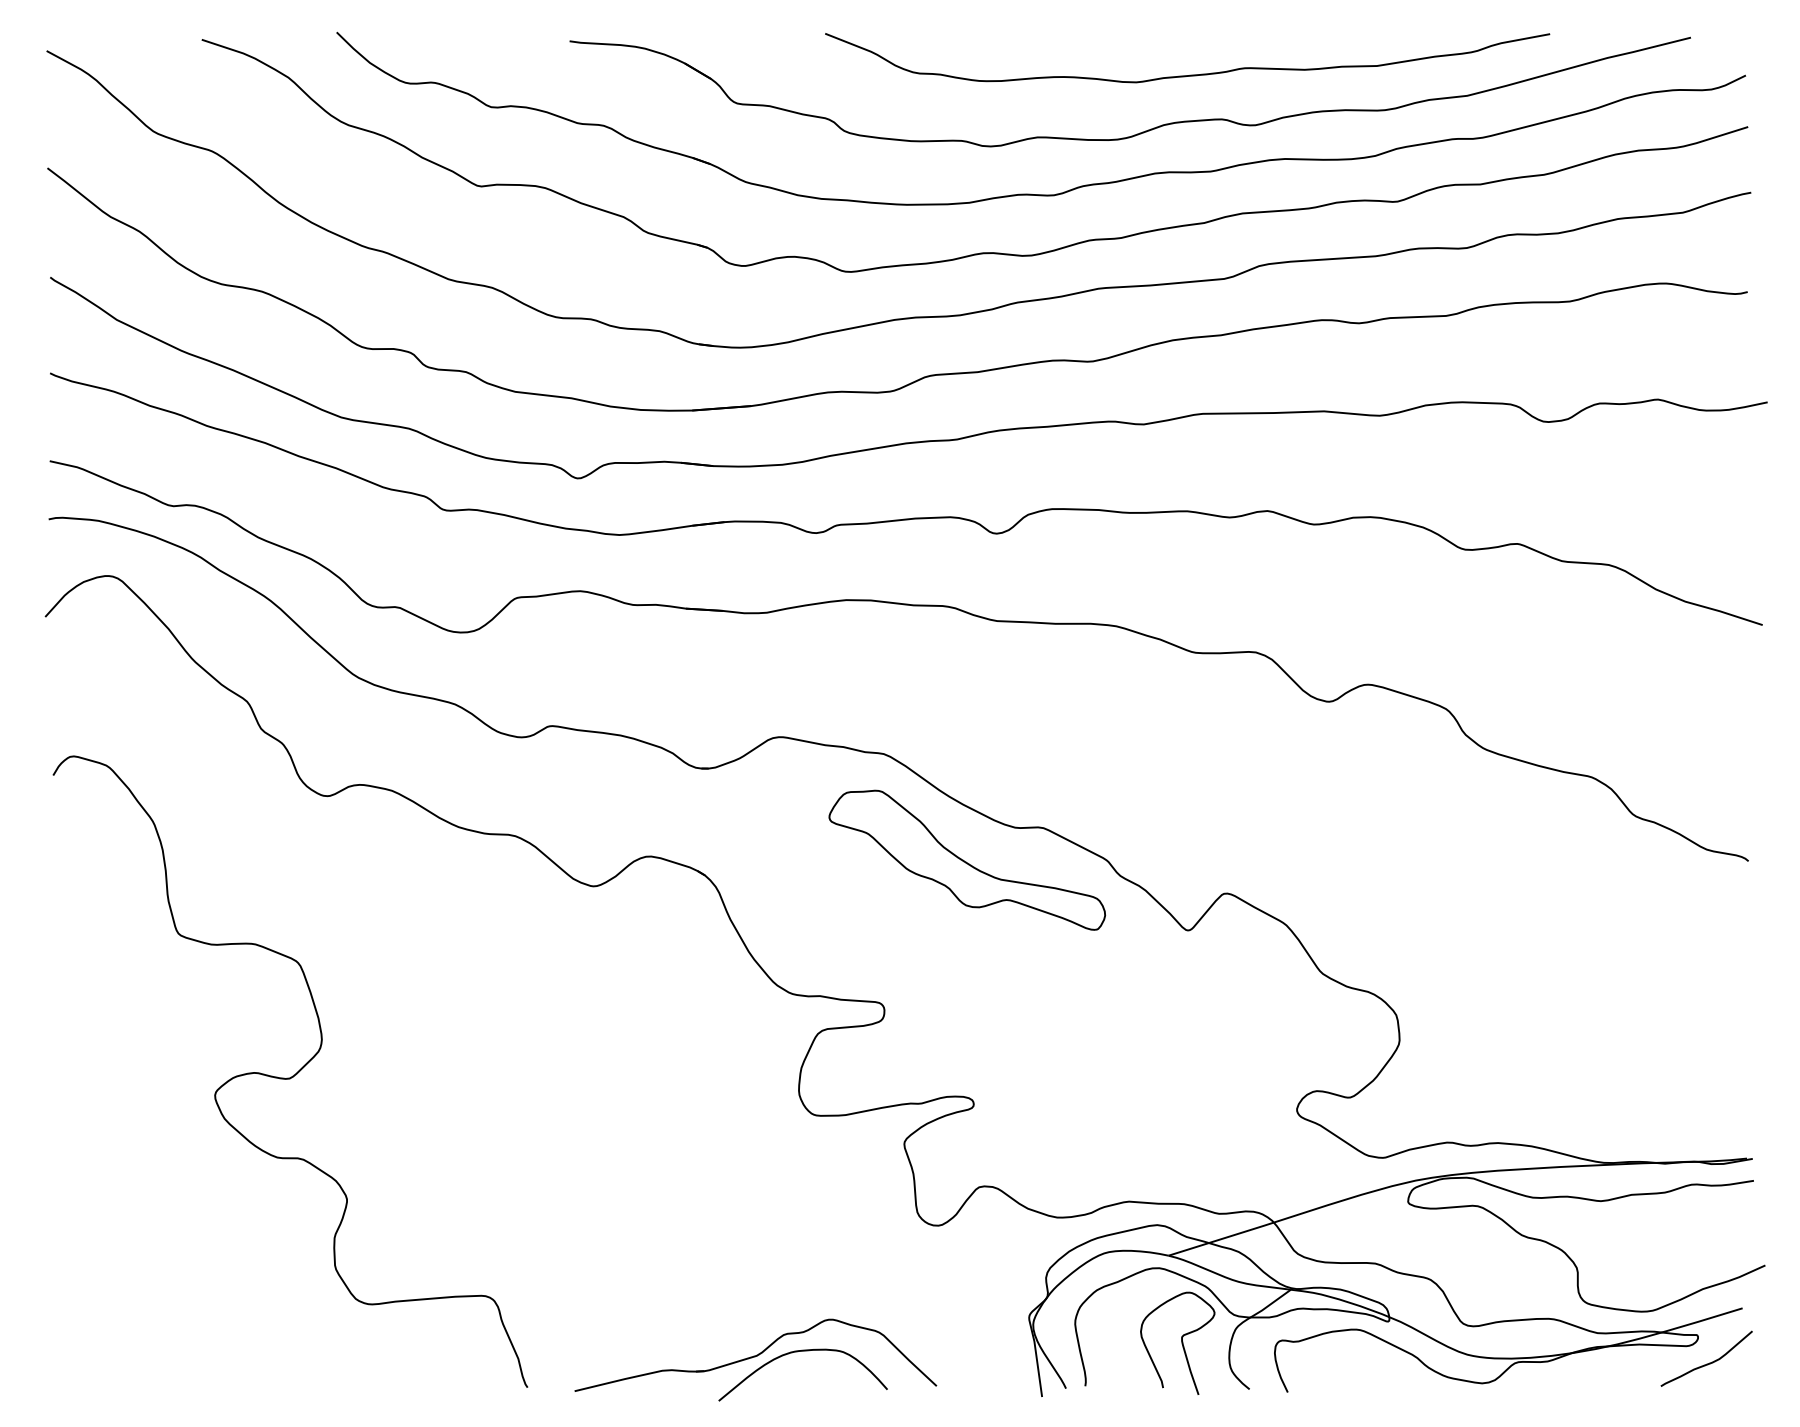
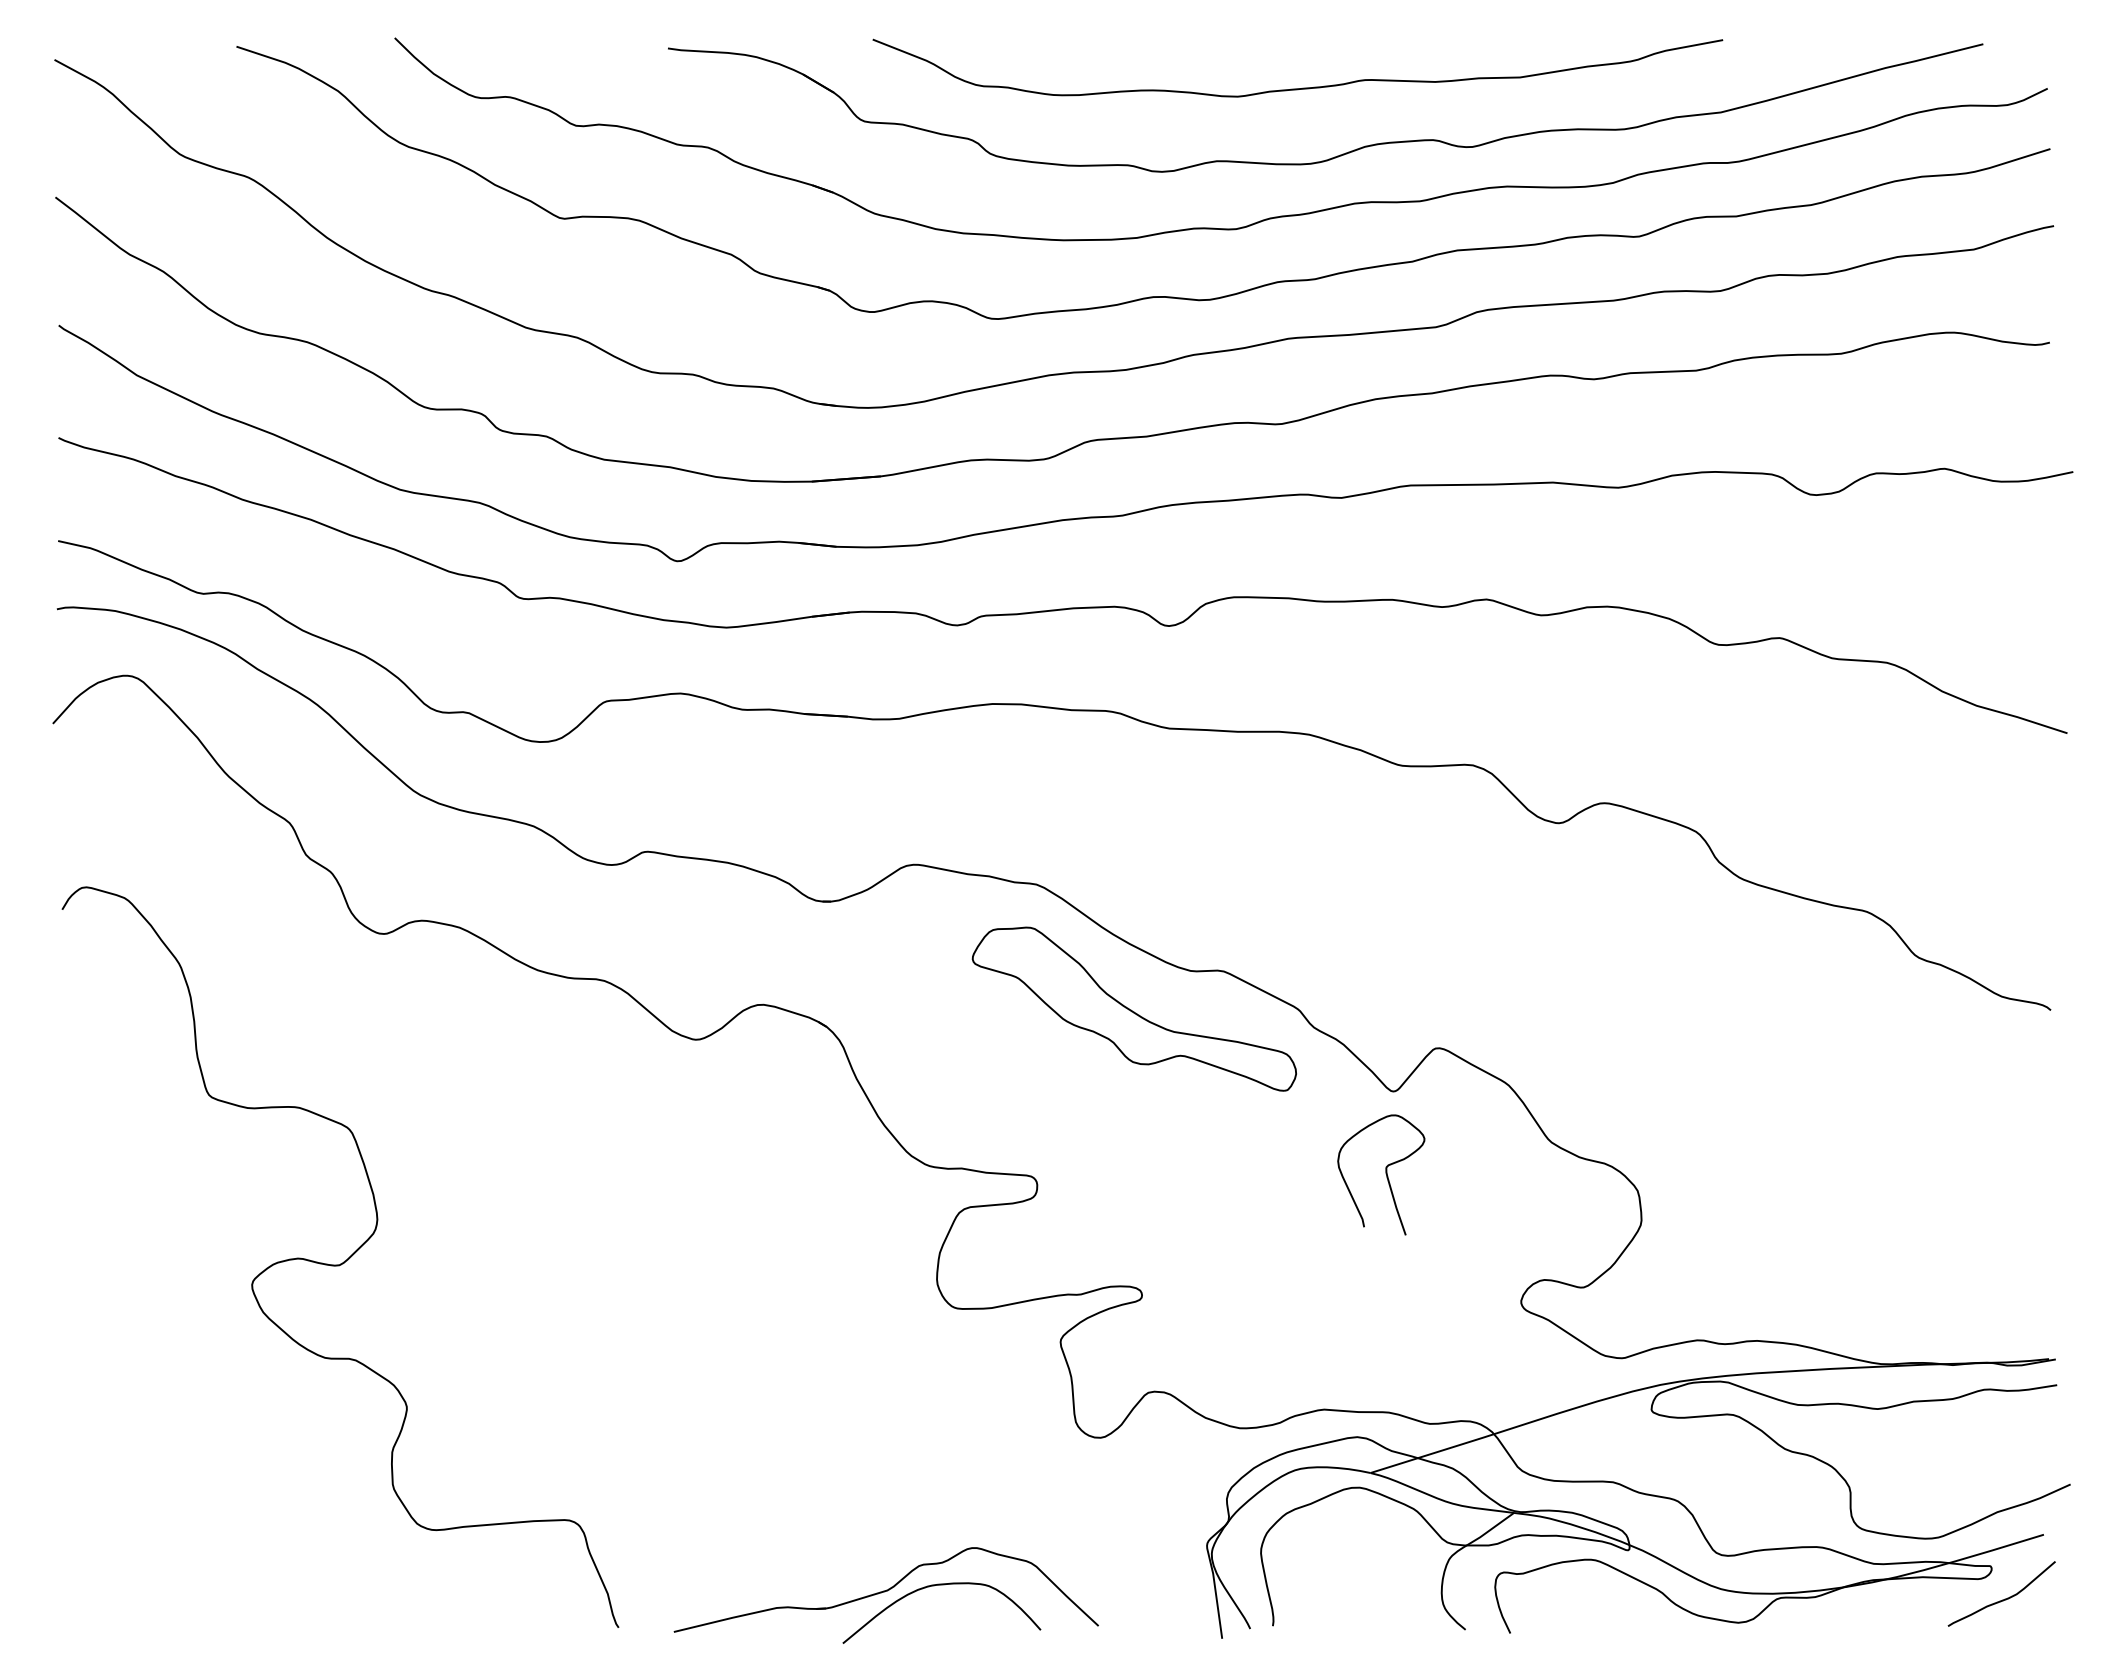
curve: (1191, 74) -> (1302, 87), moved
curve: (1181, 1342) -> (1385, 1173), moved

